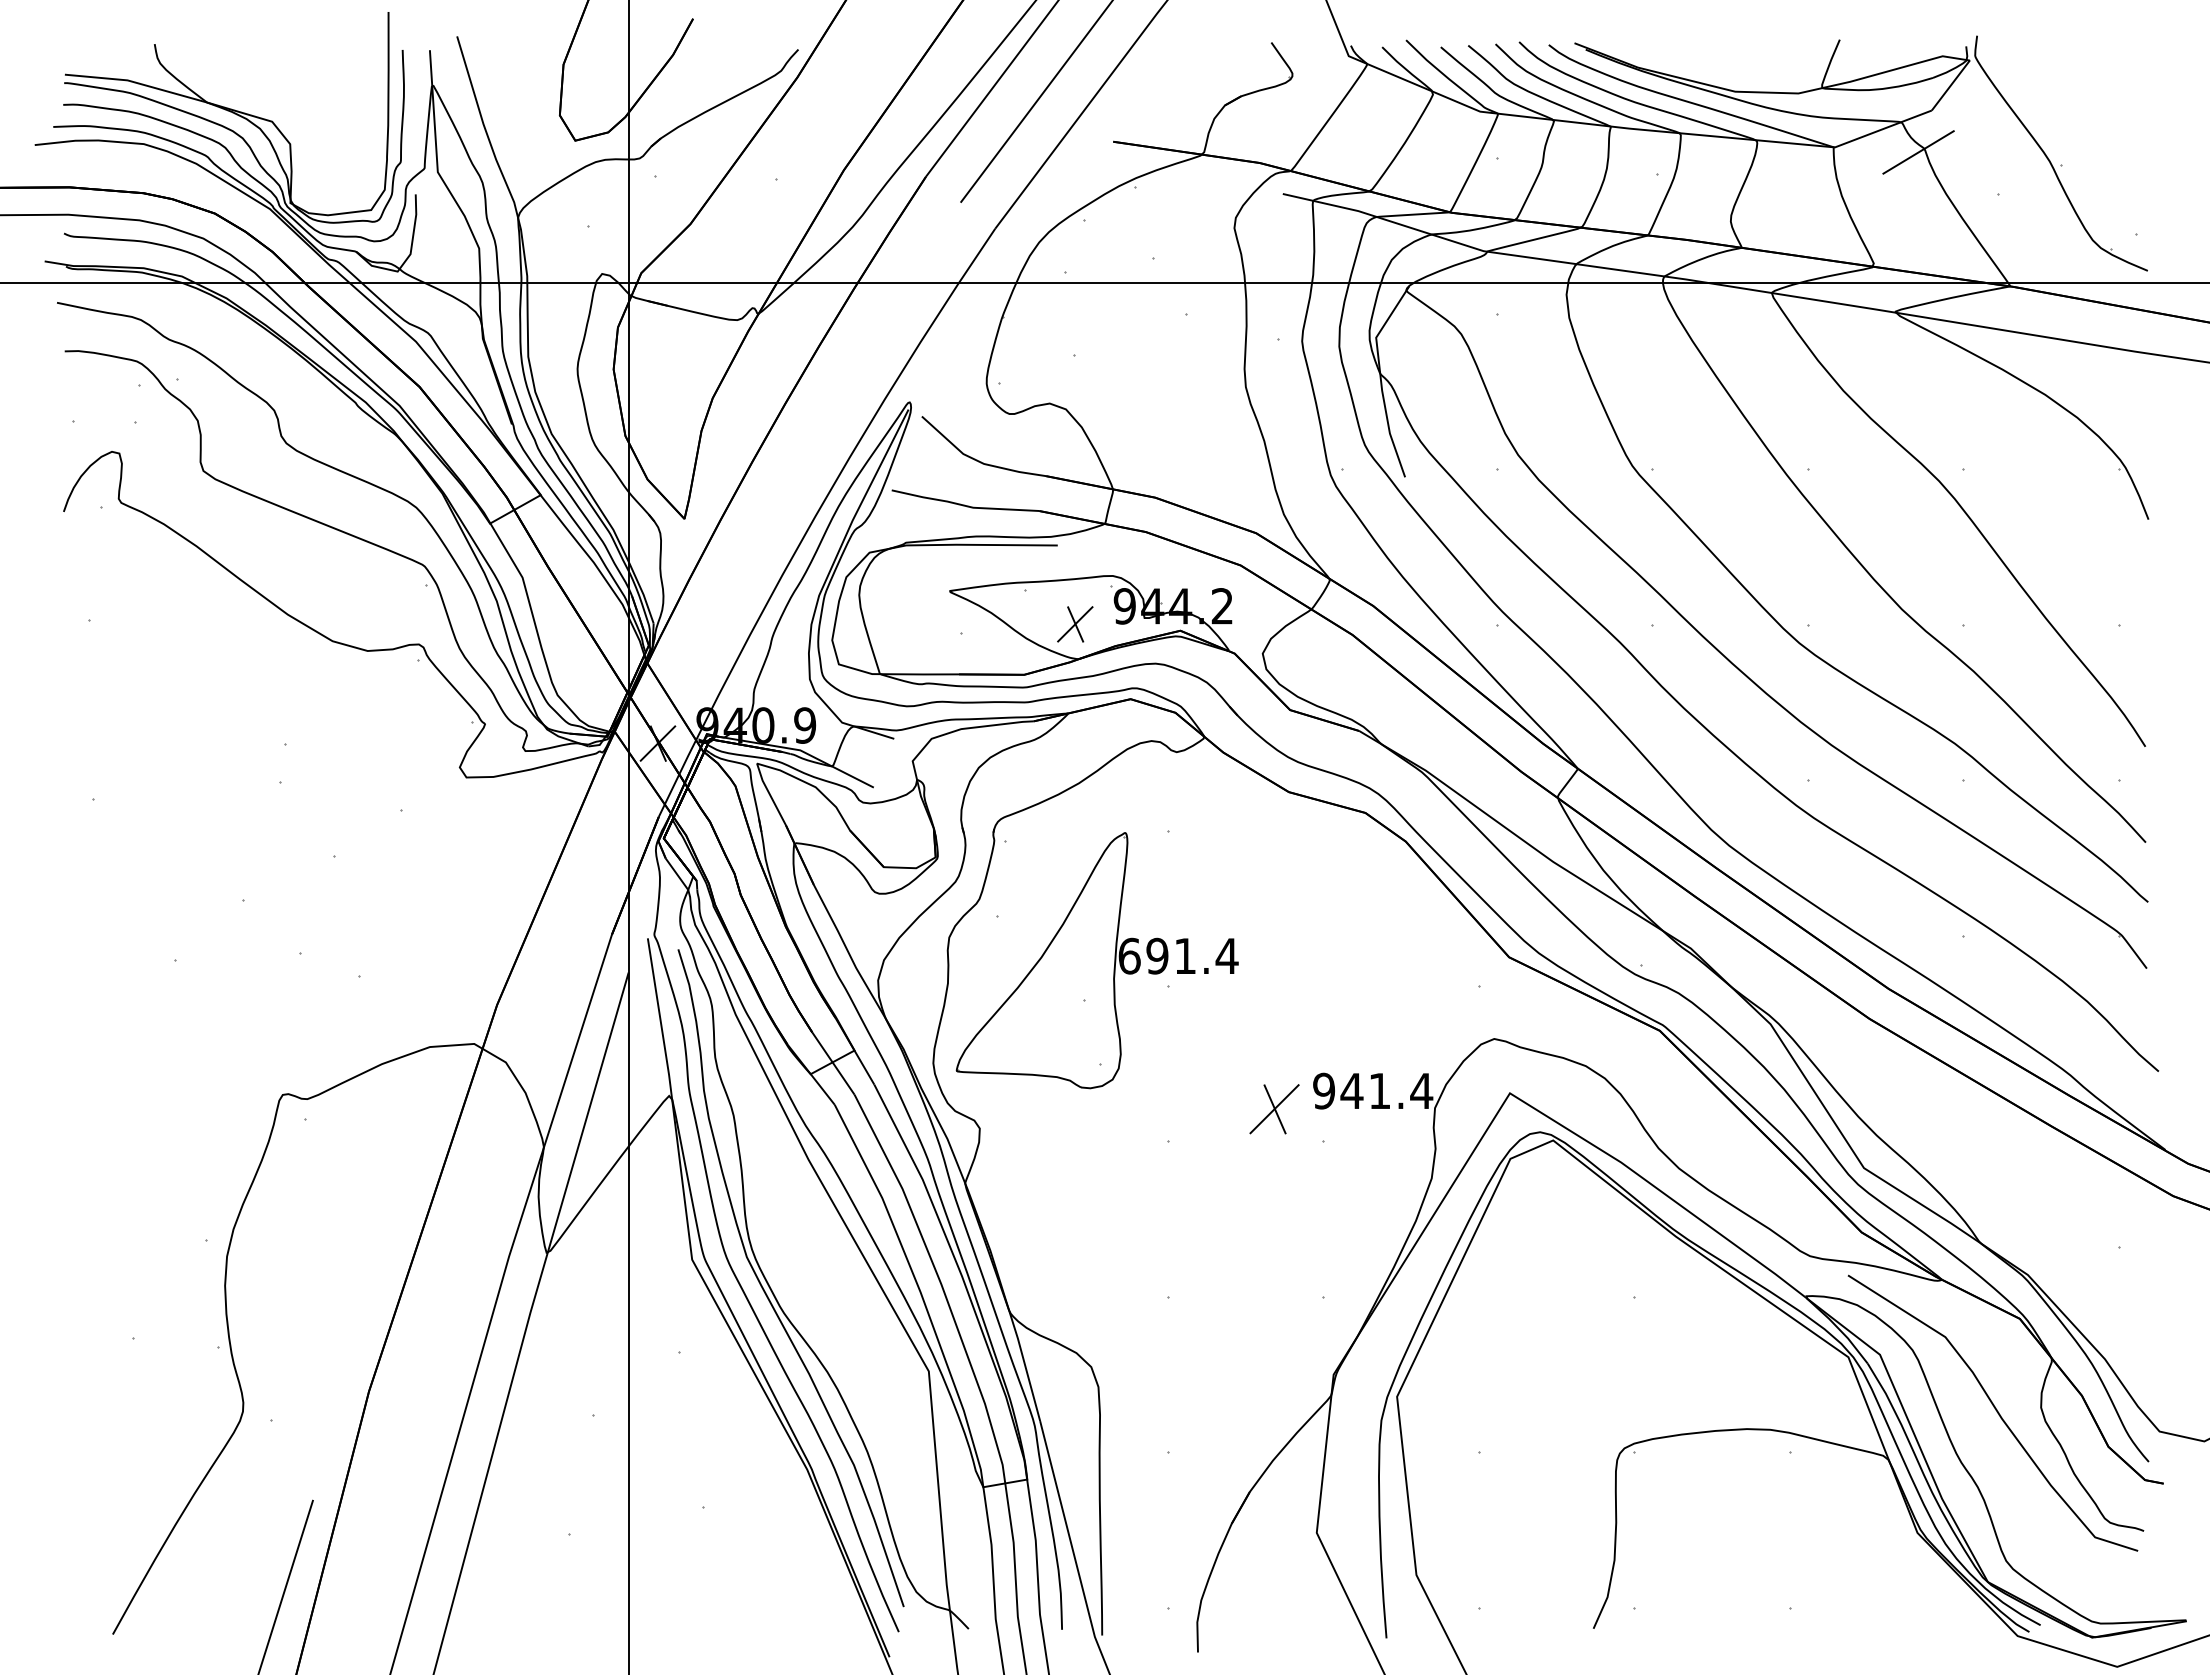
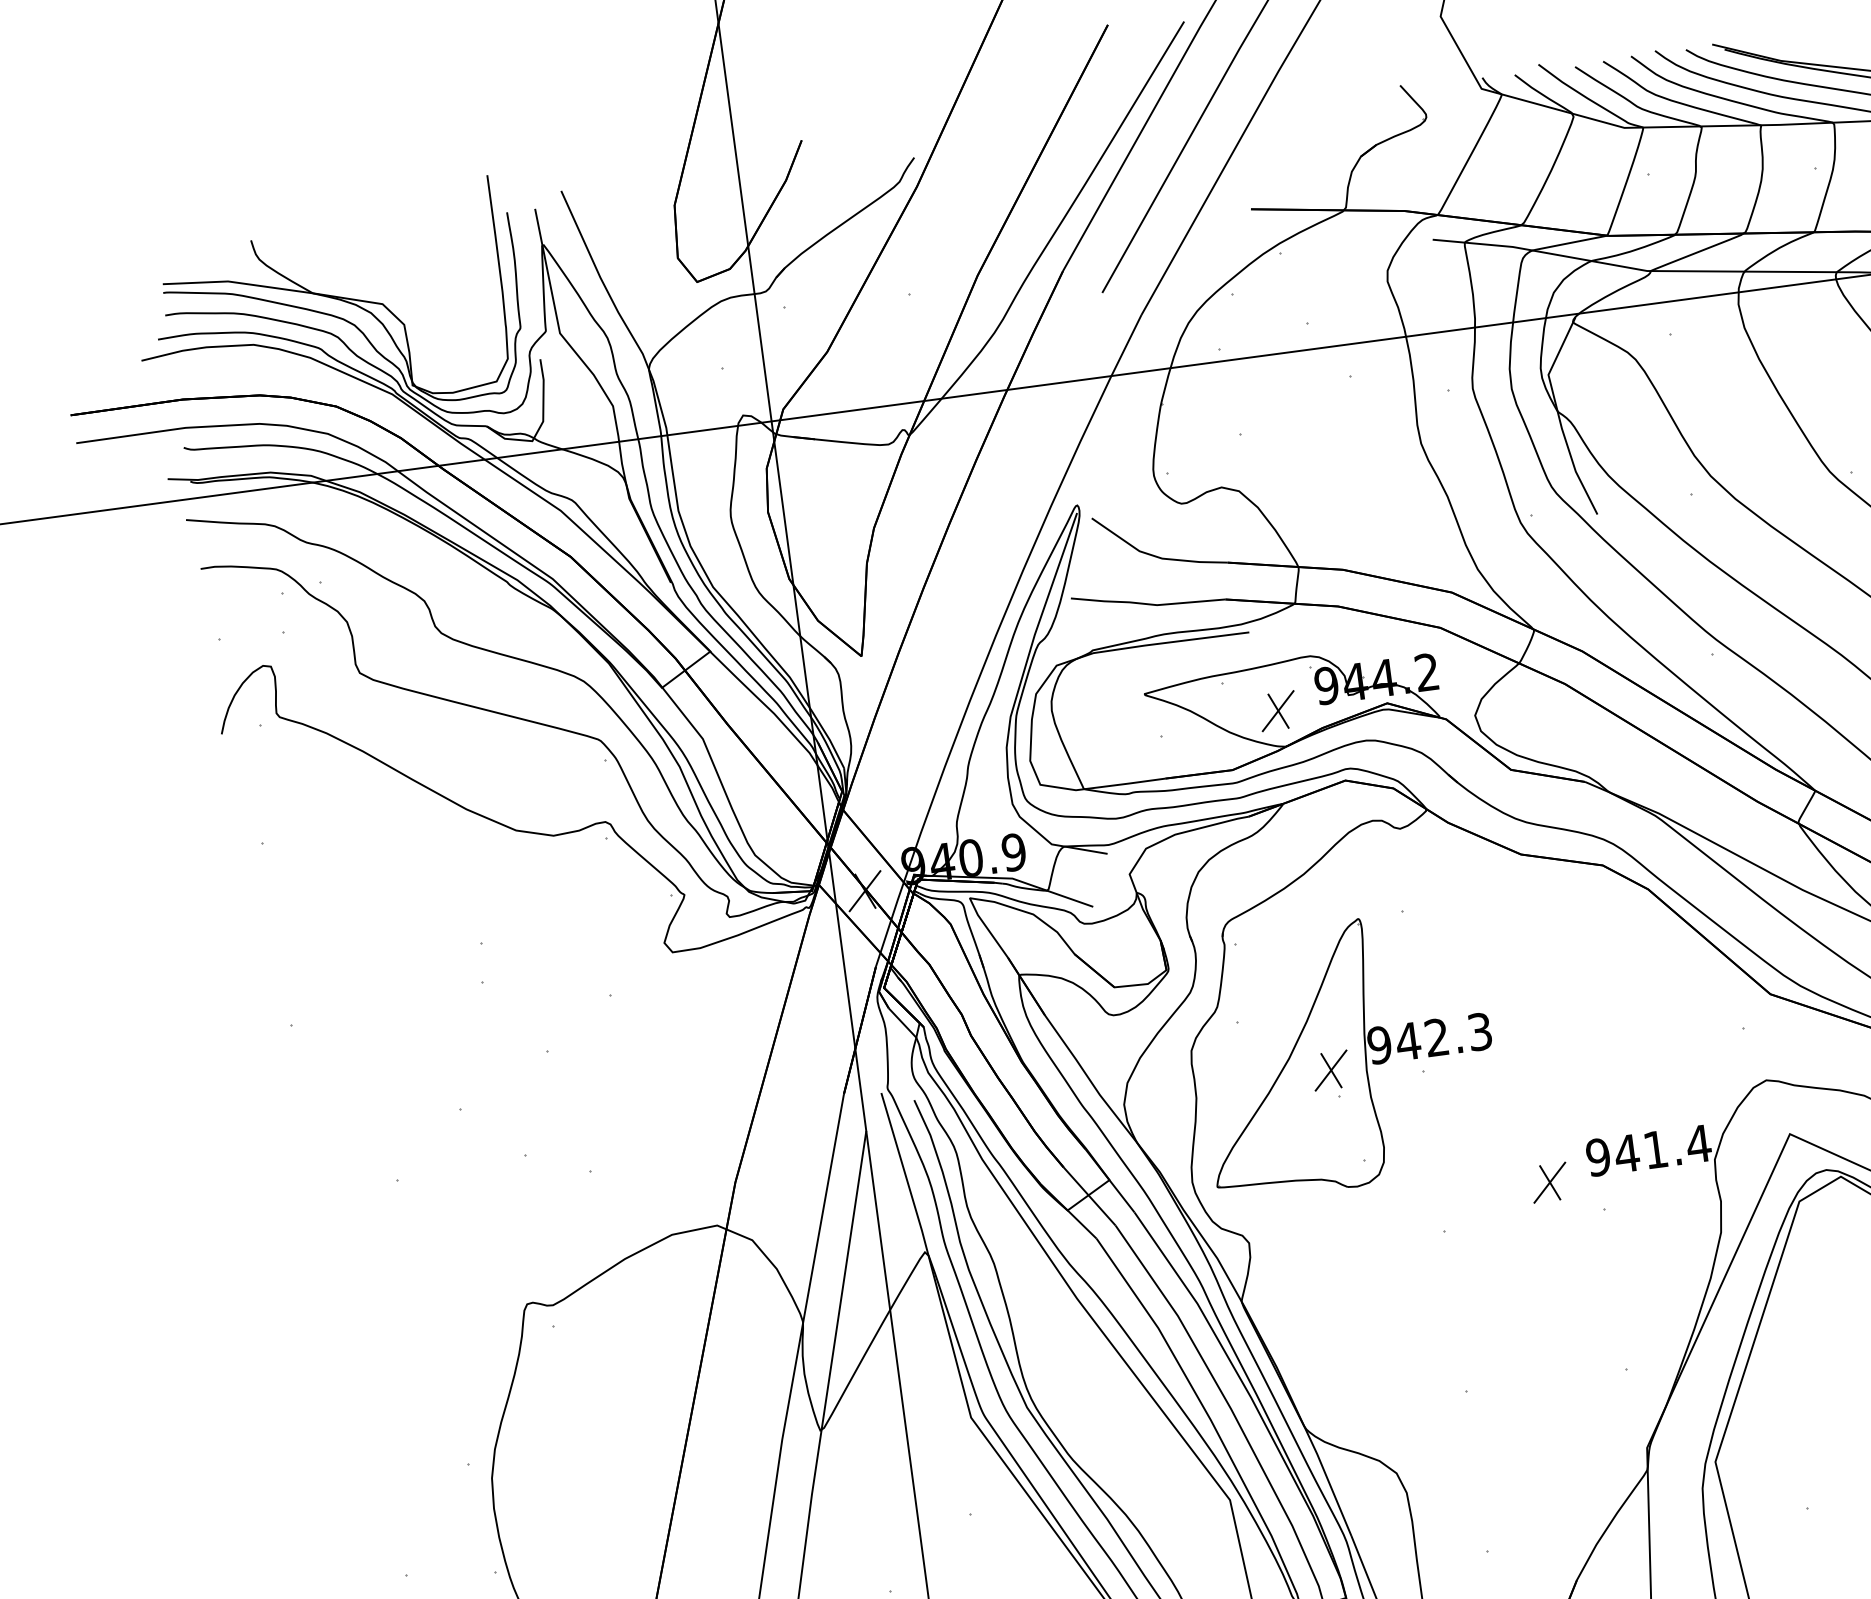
text: (1178, 955) -> (1429, 1037), 691.4 -> 942.3
part: (1079, 974) -> (1330, 1070), added
part: (1274, 1108) -> (1549, 1182), size x0.71

